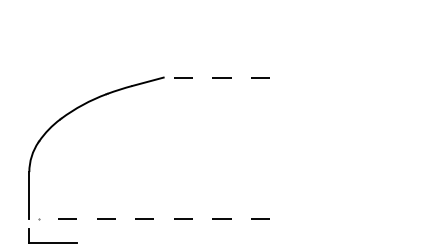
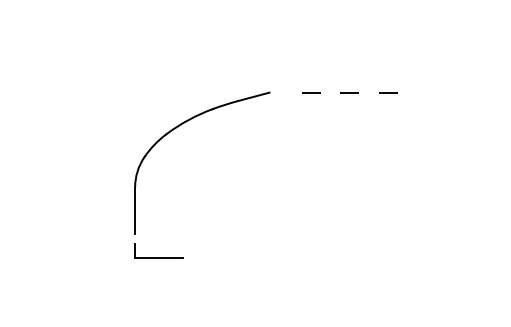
line: (221, 77) -> (349, 92), moved
line: (153, 219) -> (259, 234), removed

